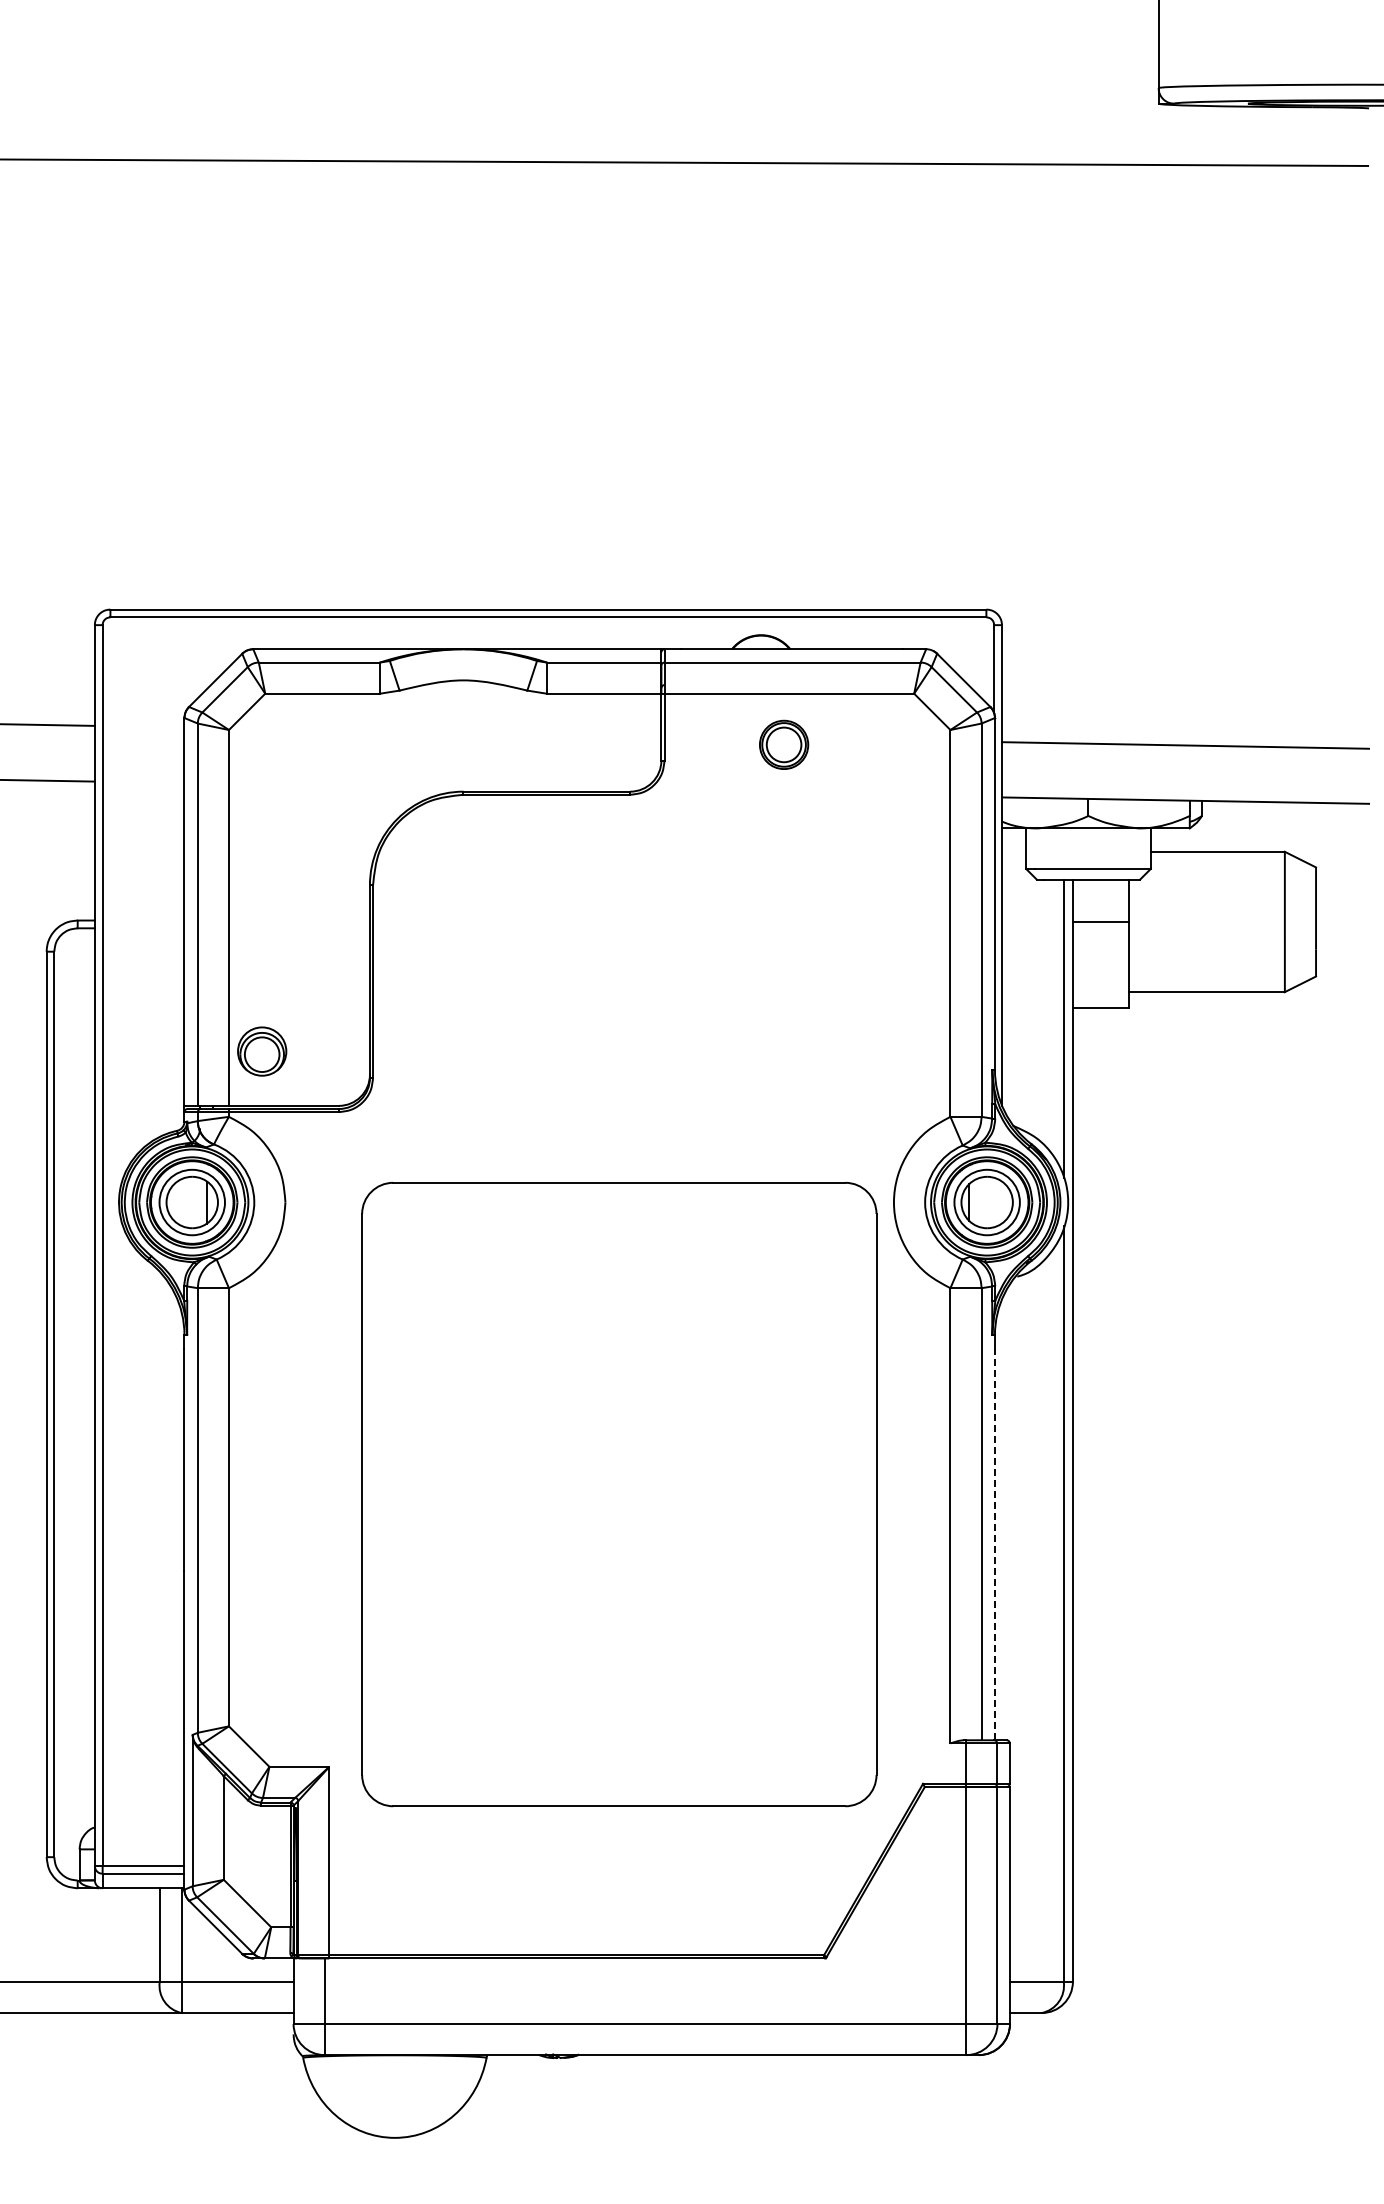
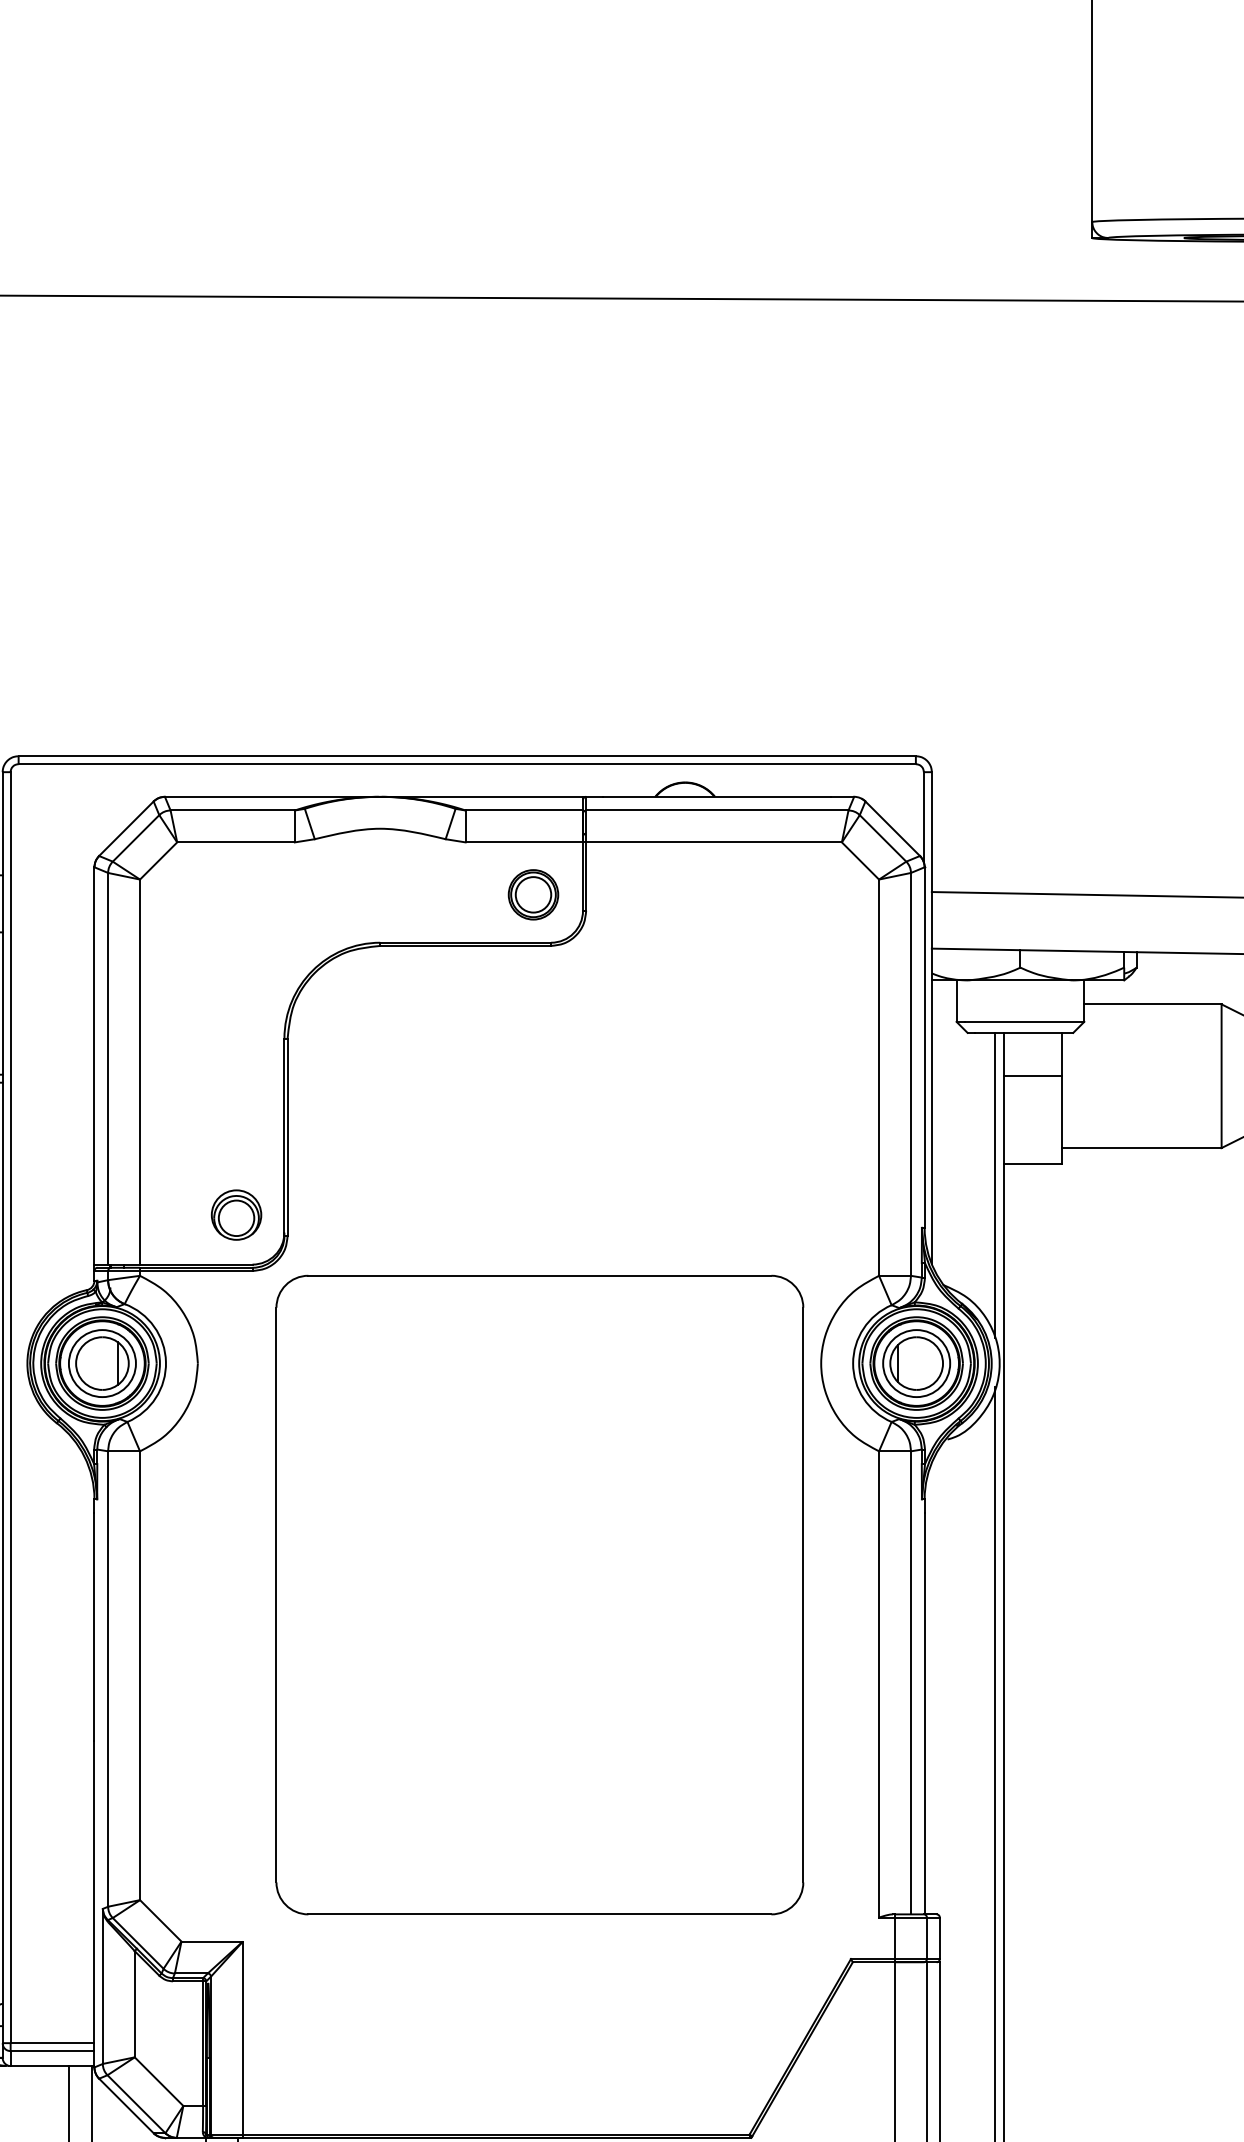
part: (784, 744) -> (533, 894), moved
part: (262, 1051) -> (236, 1215), moved
part: (619, 1494) -> (540, 1595), moved
line: (994, 1544) -> (924, 1713), dashed -> solid

